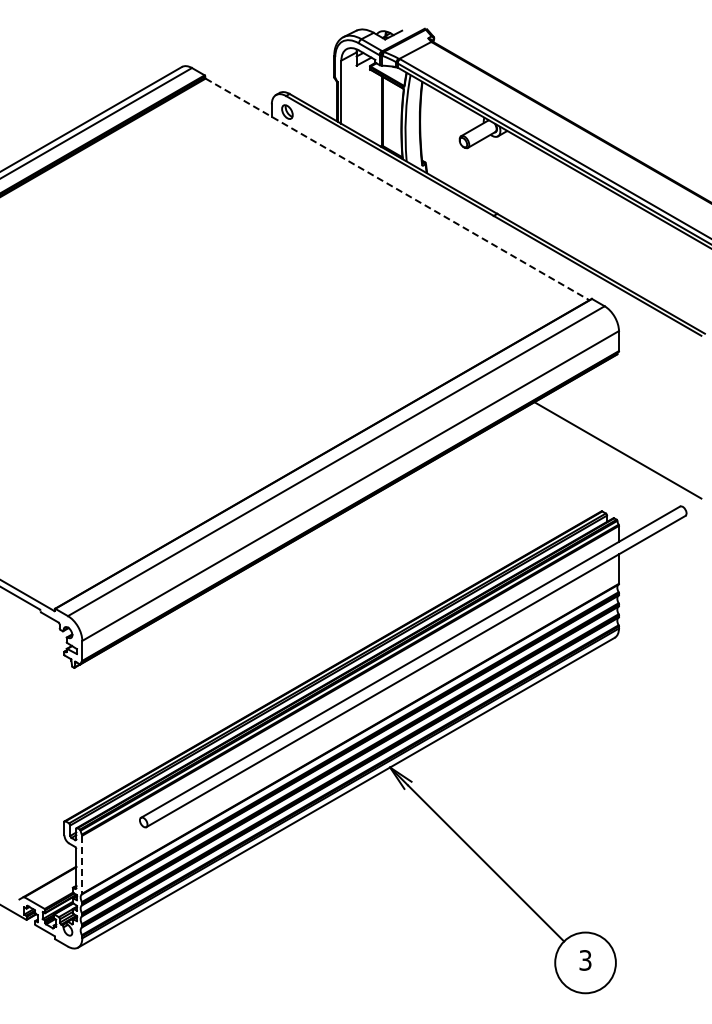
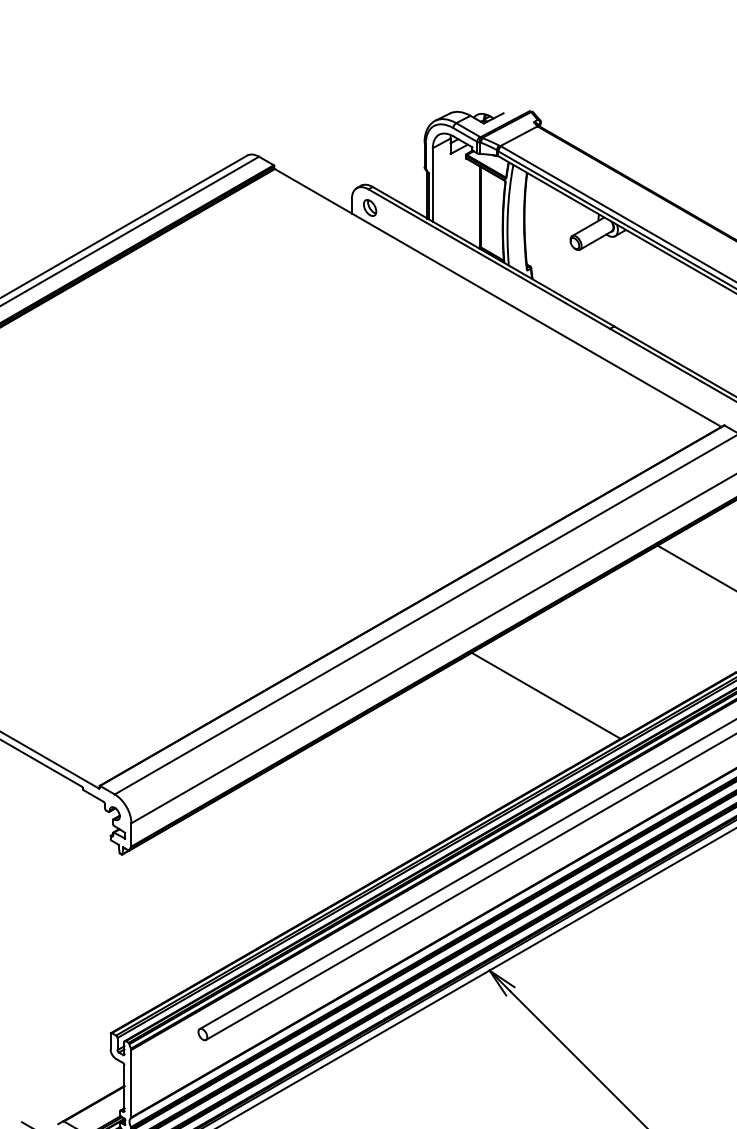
line: (397, 189) -> (498, 298), dashed -> solid
line: (438, 531) -> (545, 695), added
line: (82, 864) -> (131, 1083), dashed -> solid

